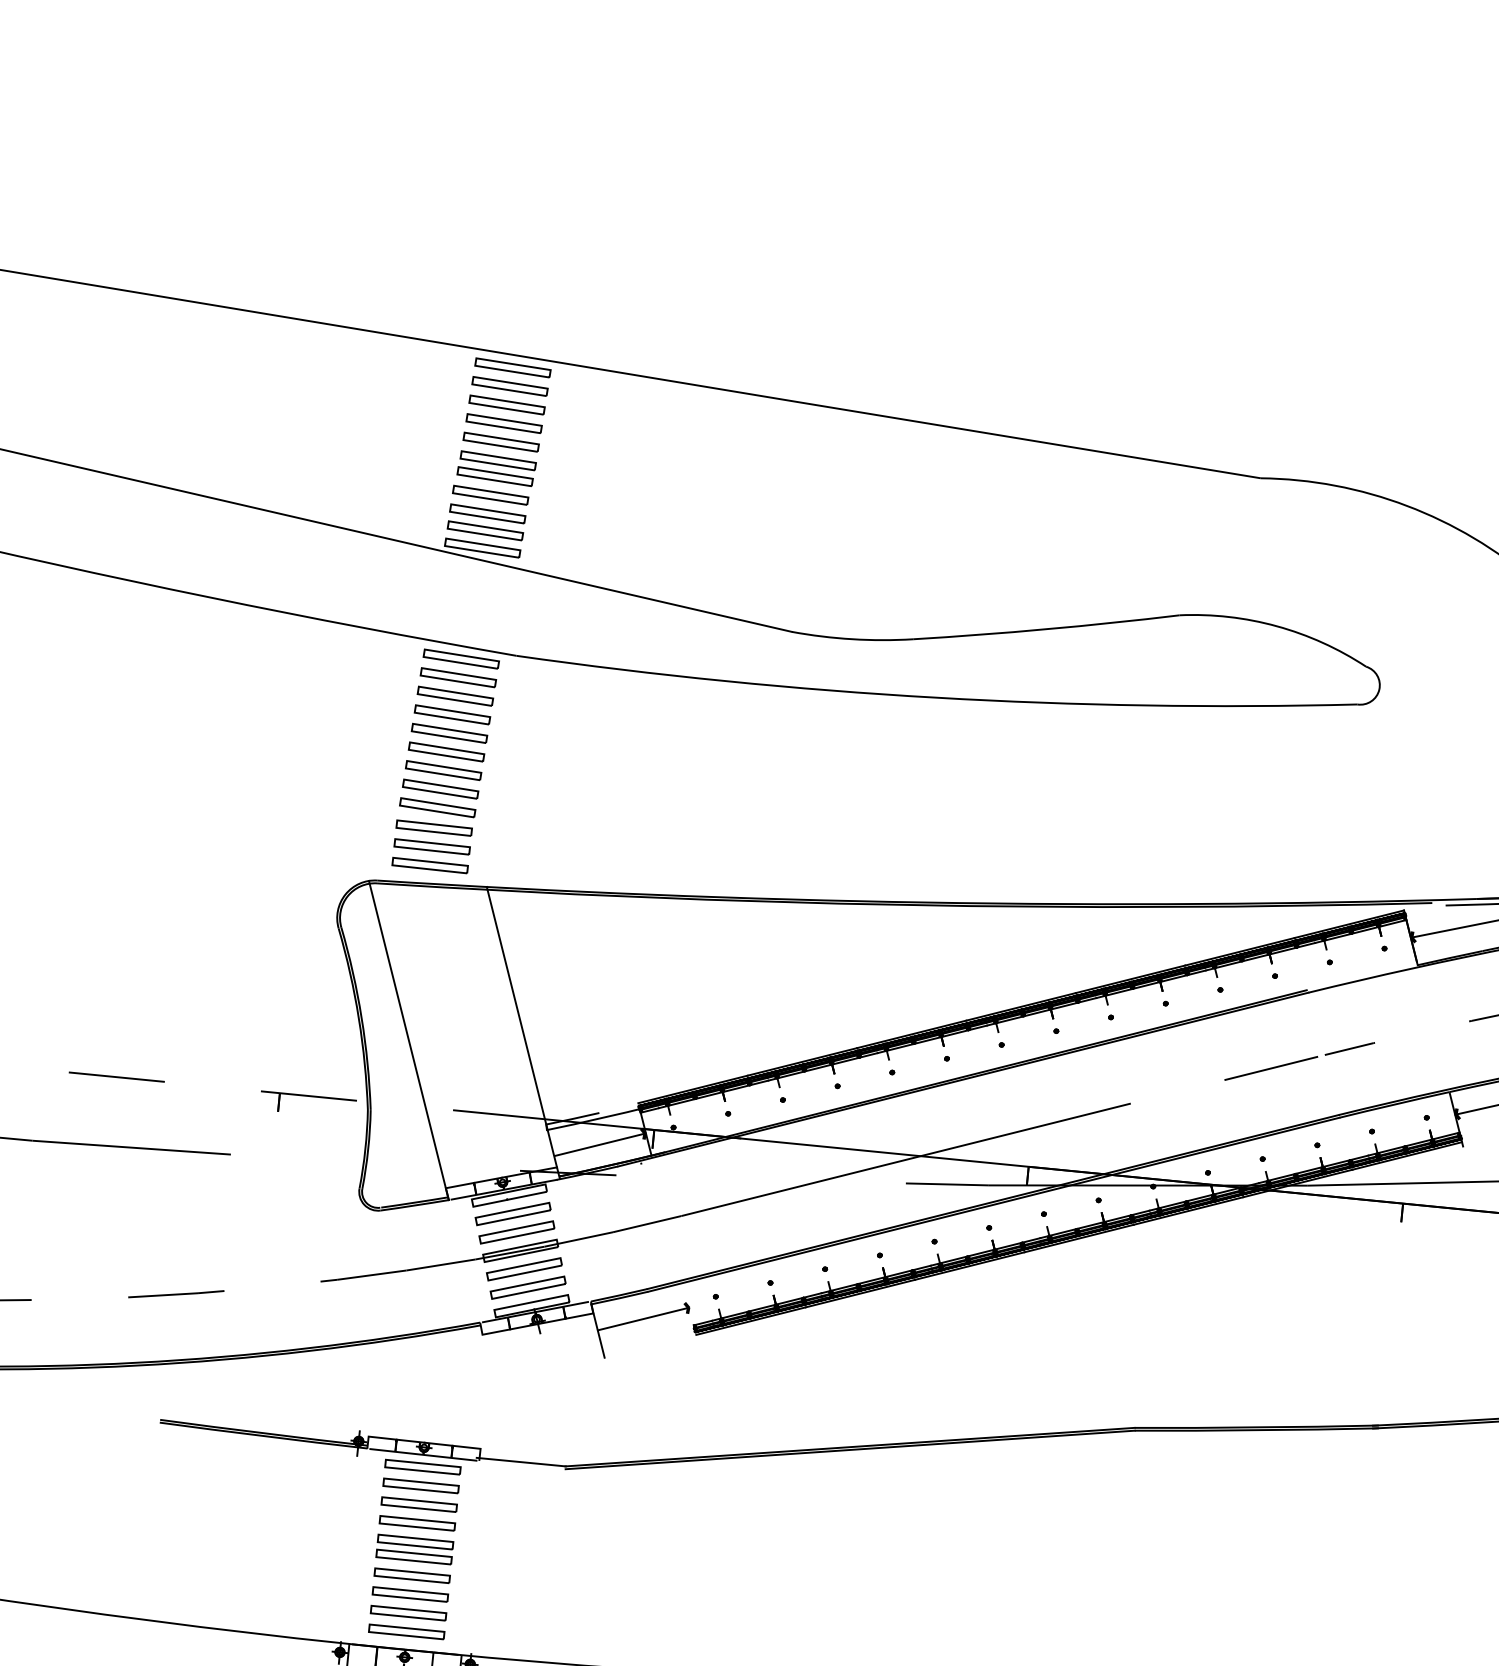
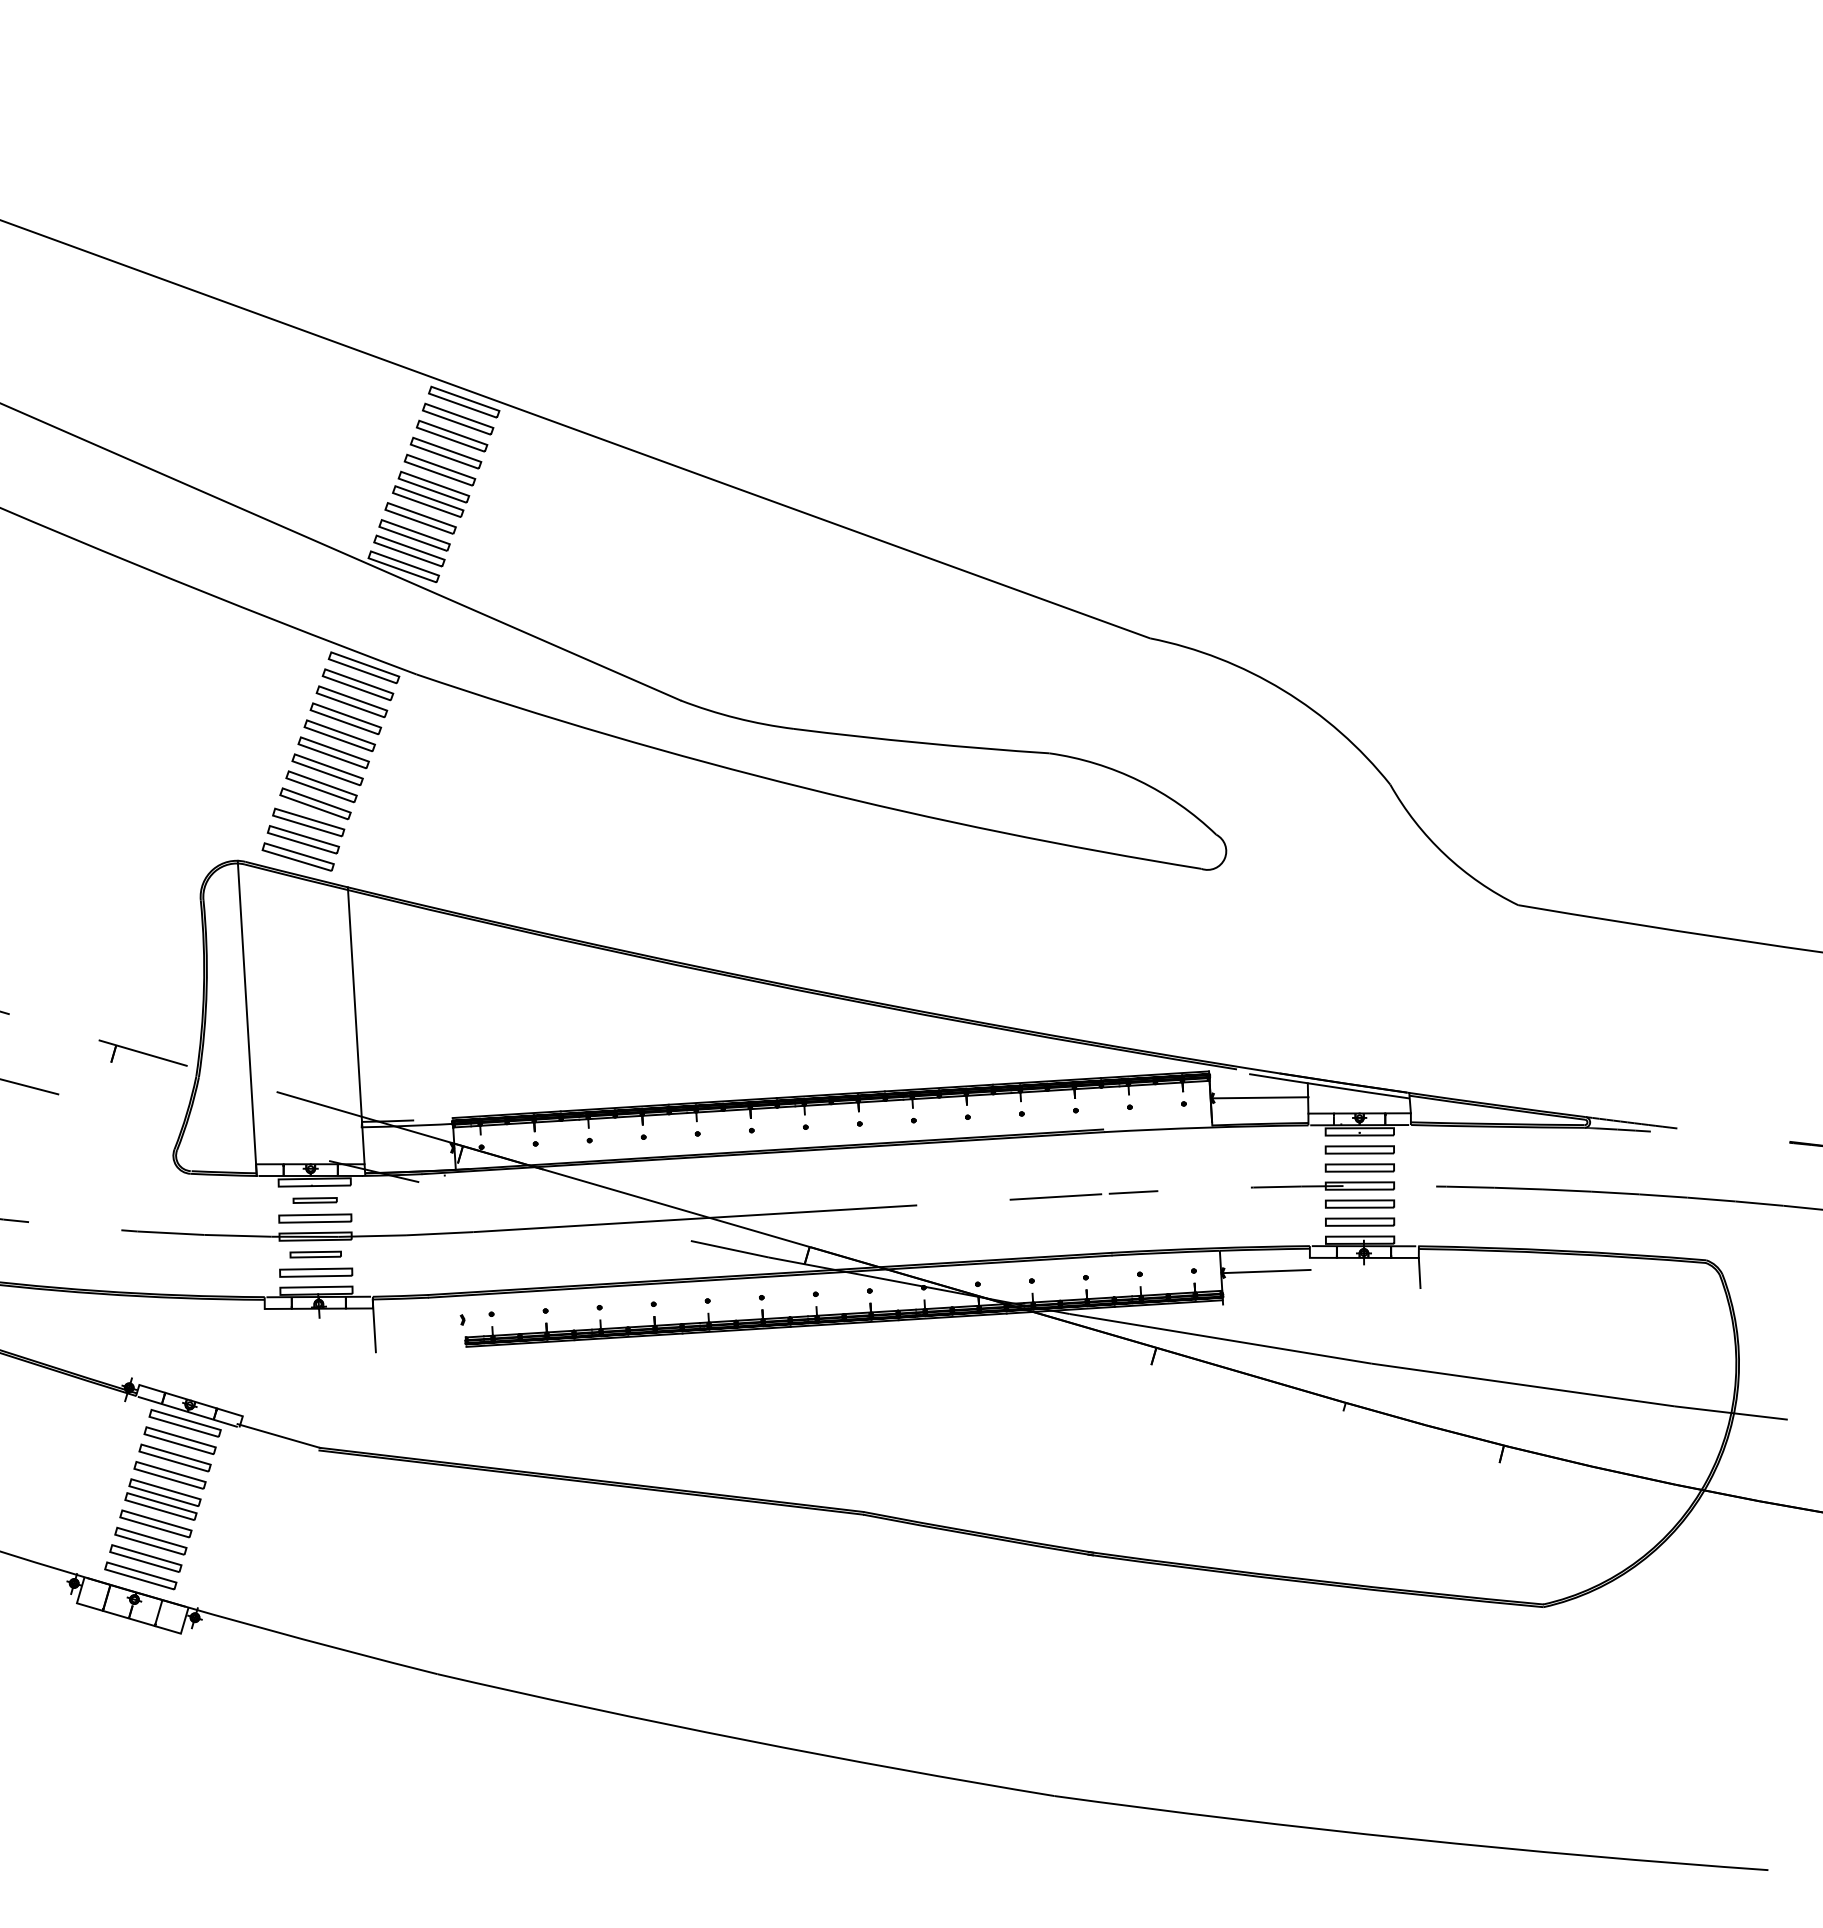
line: (599, 1144) -> (408, 1150), removed
part: (513, 1213) -> (315, 1200), size x0.6
part: (524, 1269) -> (315, 1254), size x0.7
line: (642, 1319) -> (418, 1322), removed

